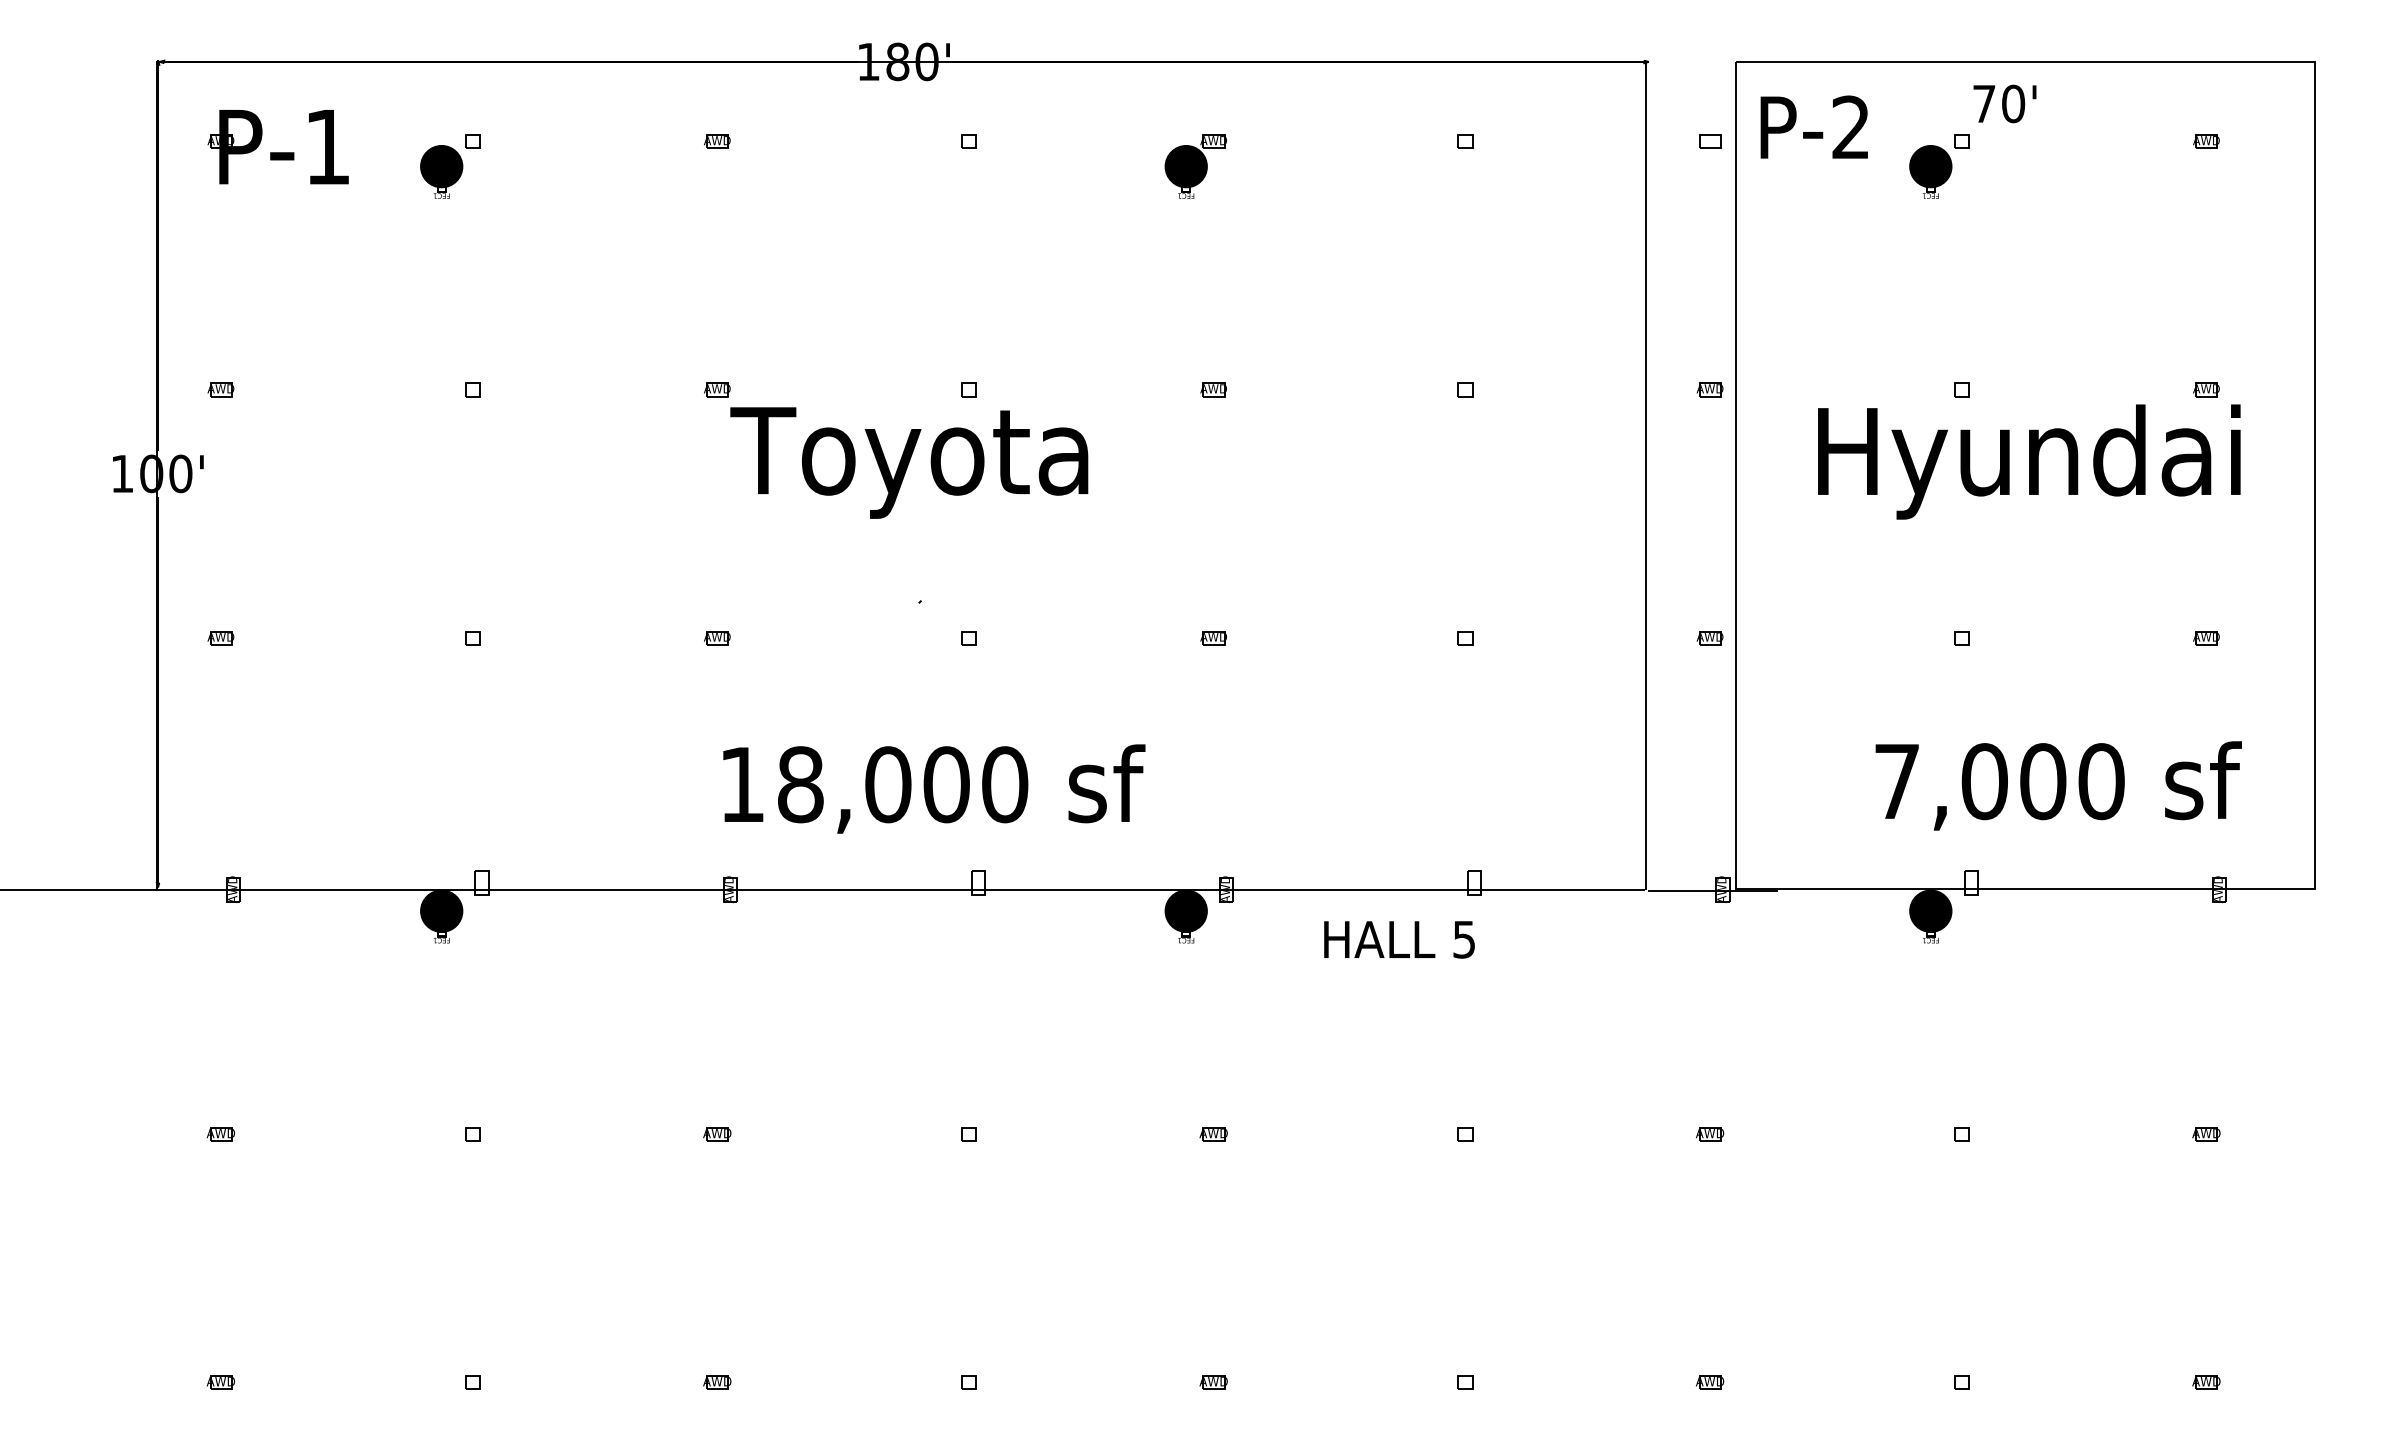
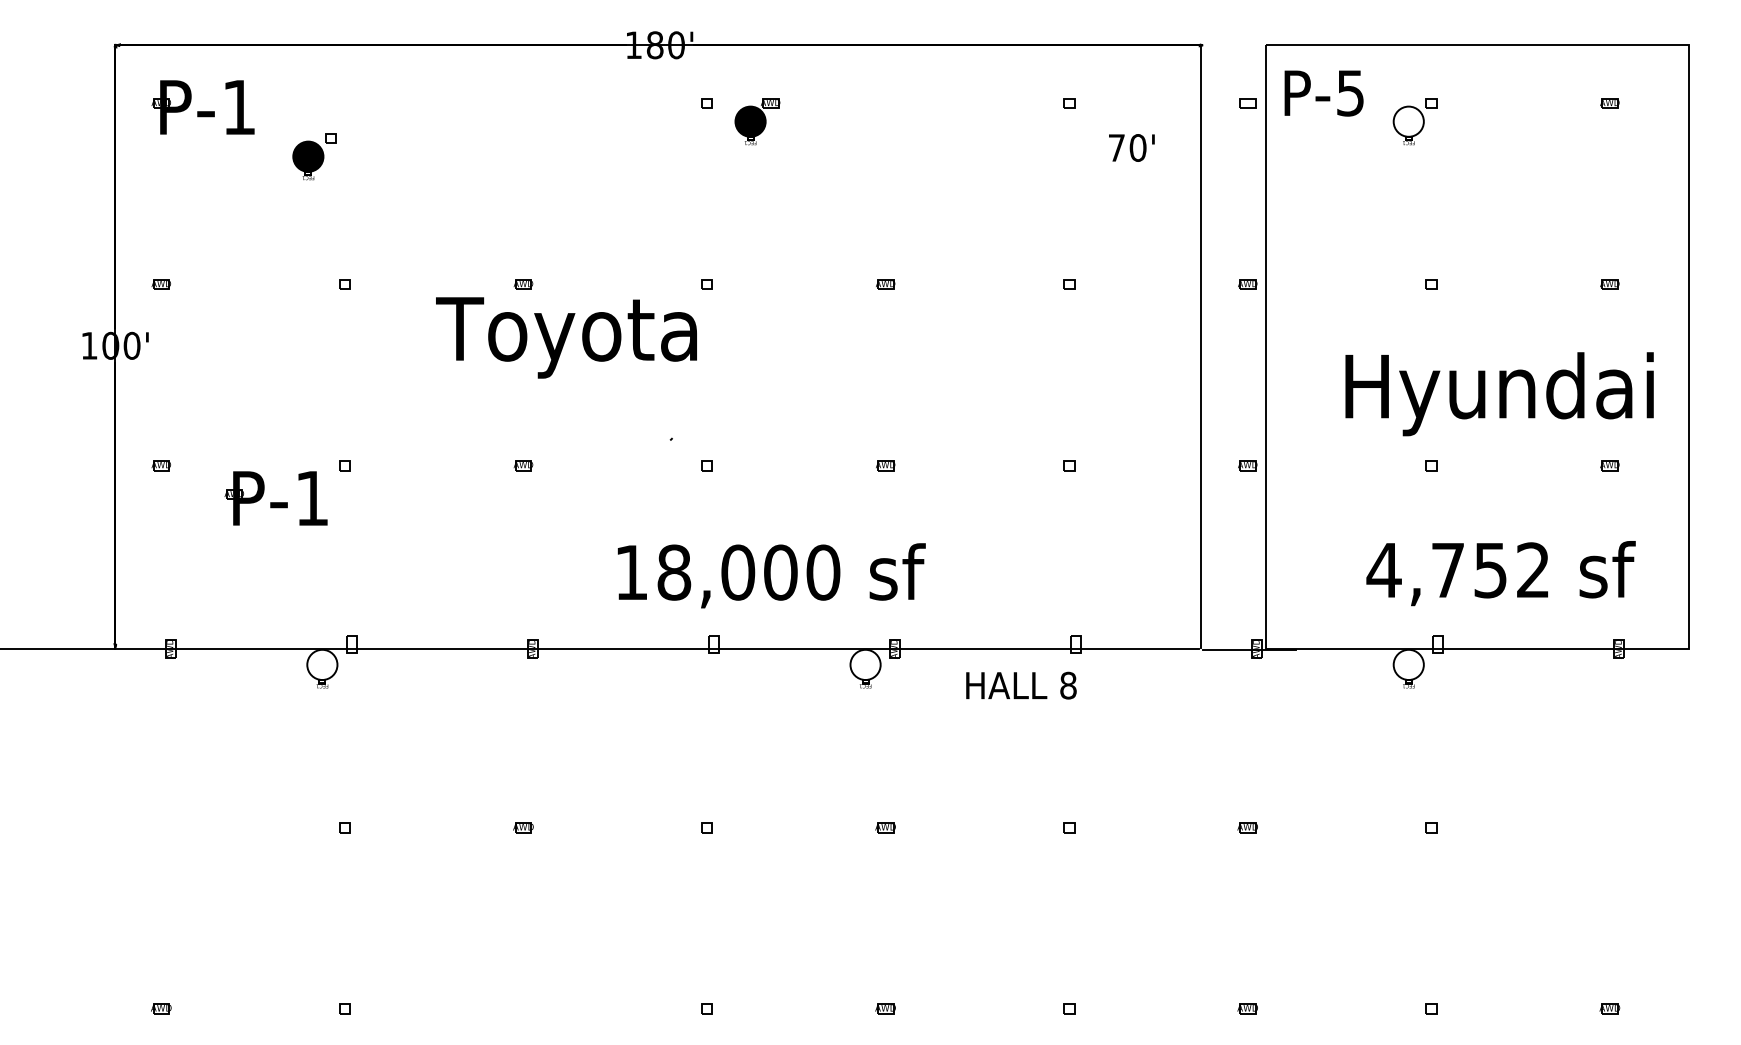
text: (2004, 103) -> (1131, 147), moved
text: (1850, 126) -> (1350, 92), P-2 -> P-5
part: (717, 141) -> (523, 103), removed
part: (450, 166) -> (314, 156), moved
part: (1195, 166) -> (757, 121), moved
fill: (1930, 166) -> (1408, 121), removed
text: (909, 462) -> (566, 337), moved
text: (2029, 462) -> (1499, 394), moved
part: (377, 683) -> (275, 498), added
text: (1998, 781) -> (1458, 570), 7,000 -> 4,752
text: (933, 788) -> (771, 575), moved
fill: (441, 910) -> (322, 664), removed
fill: (1186, 910) -> (865, 664), removed
fill: (1930, 910) -> (1408, 664), removed
text: (1464, 939) -> (1068, 685), 5 -> 8
part: (221, 1134) -> (161, 827), removed
part: (2205, 1134) -> (1609, 827), removed
part: (717, 1382) -> (523, 1008), removed

